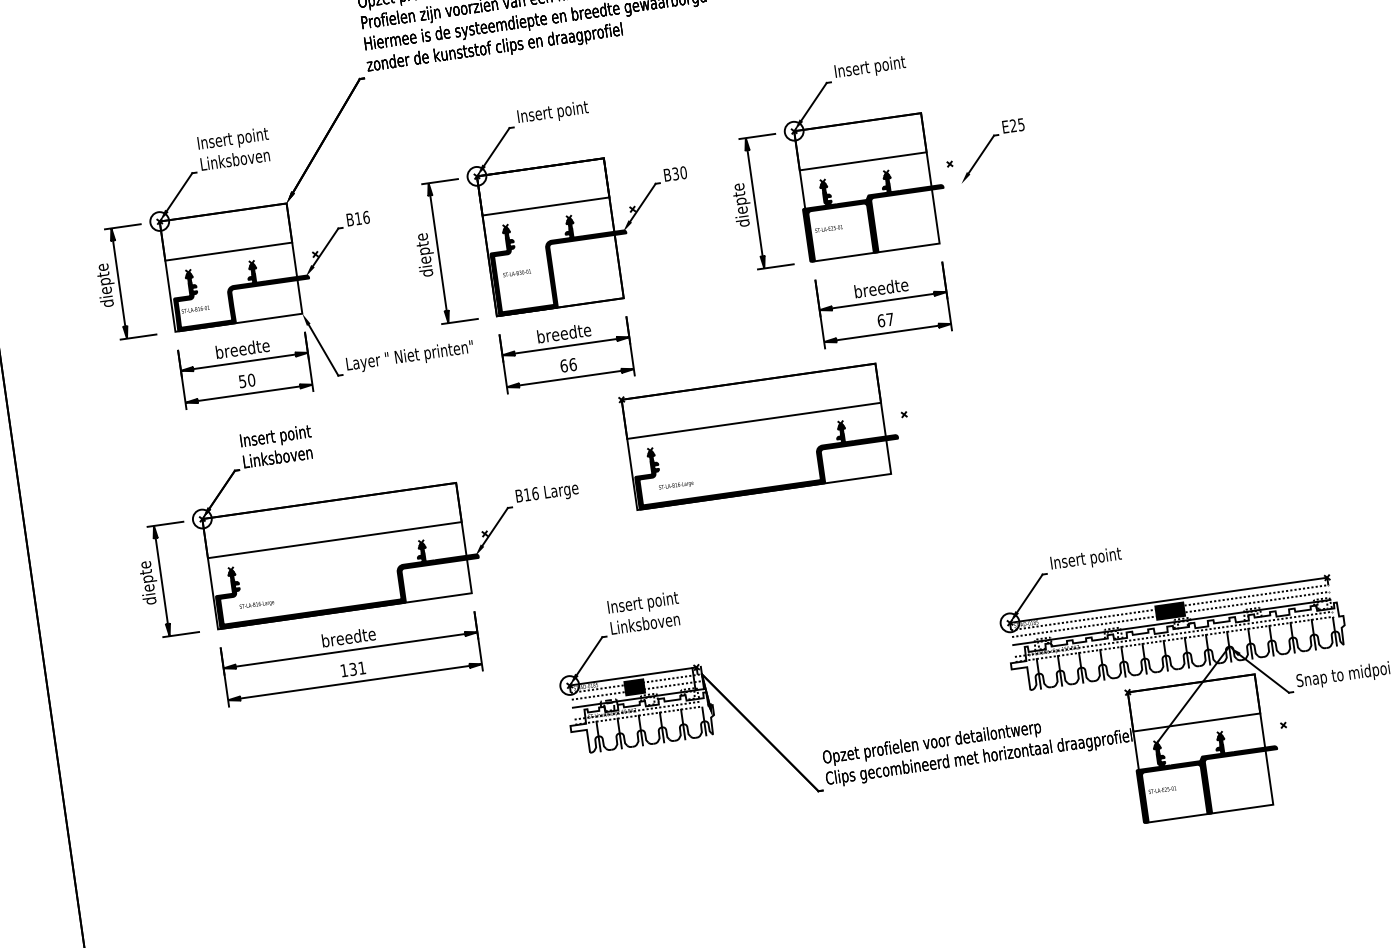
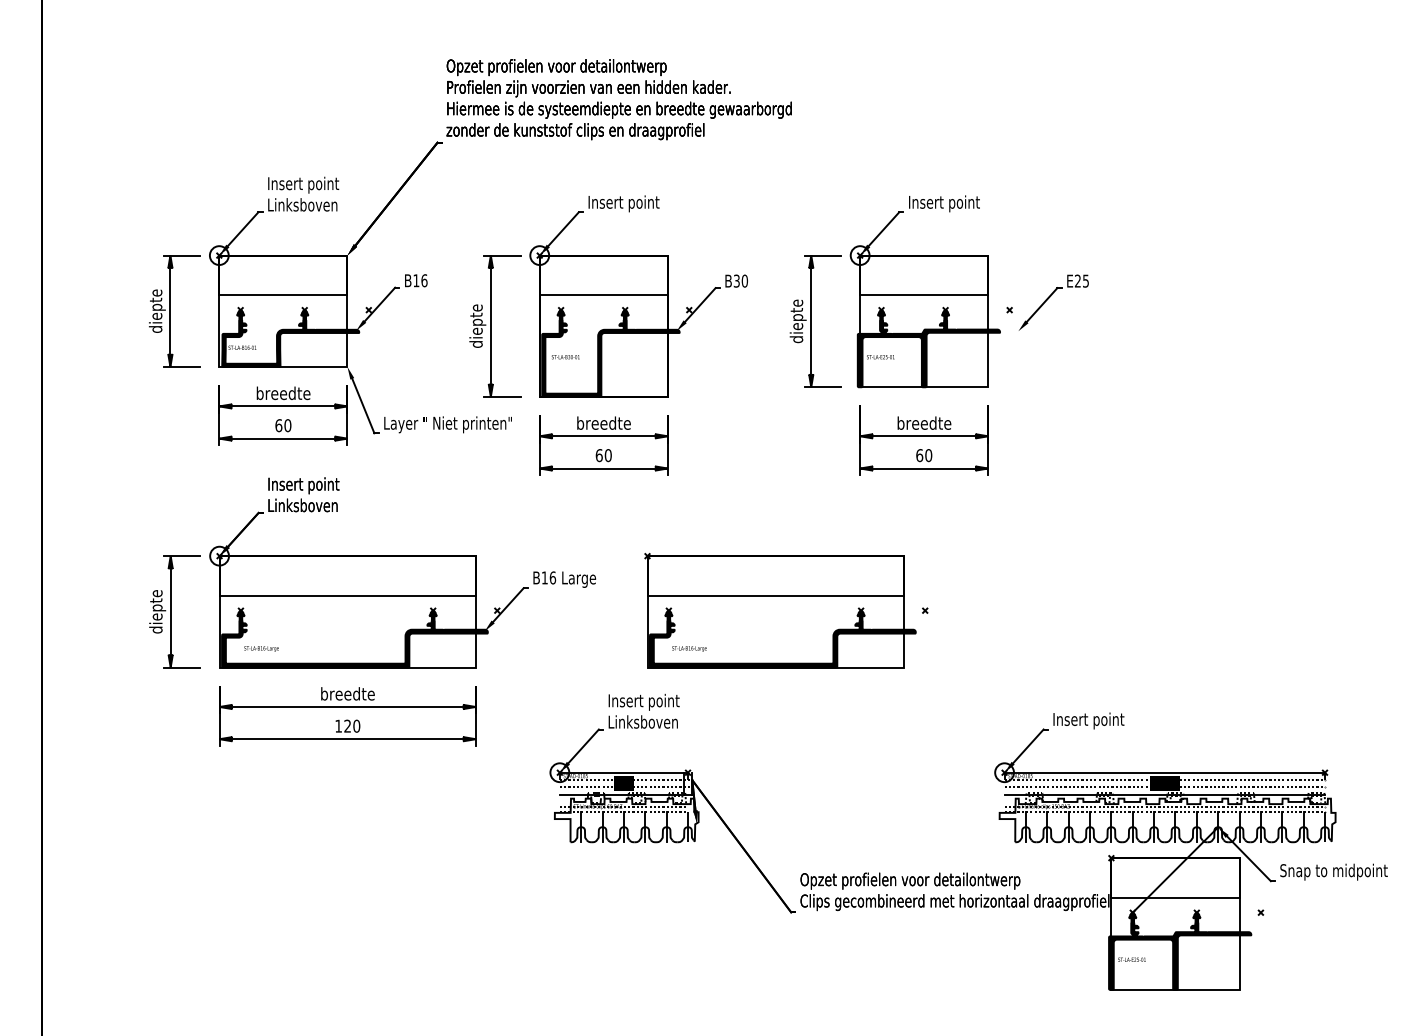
text: (890, 319) -> (928, 455), 67 -> 60
text: (573, 364) -> (608, 455), 66 -> 60
text: (242, 381) -> (278, 425), 50 -> 60
part: (766, 434) -> (786, 610), moved
text: (357, 667) -> (352, 725), 131 -> 120

